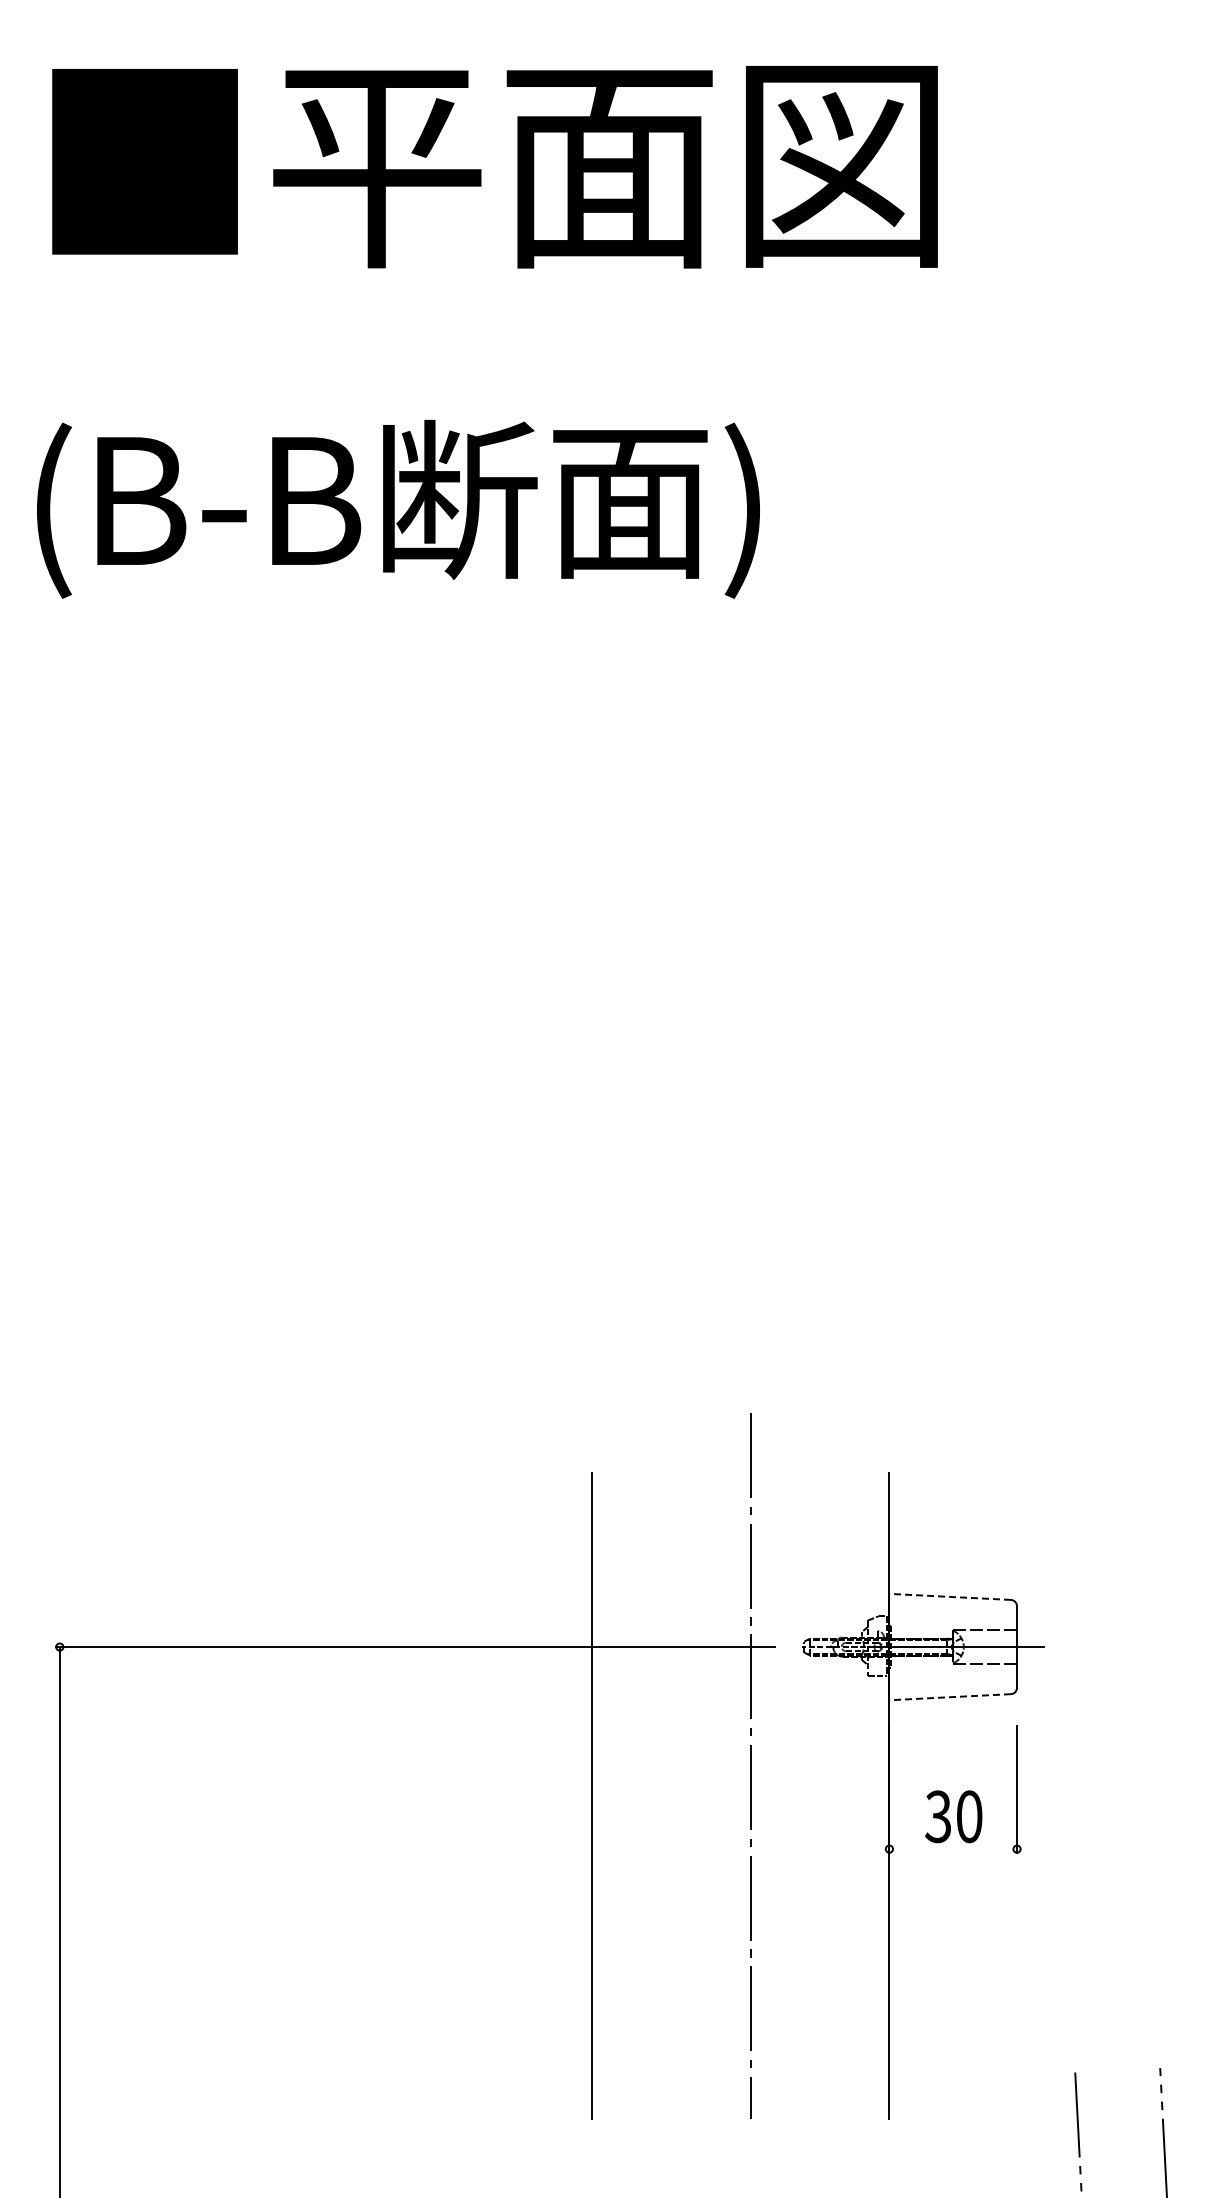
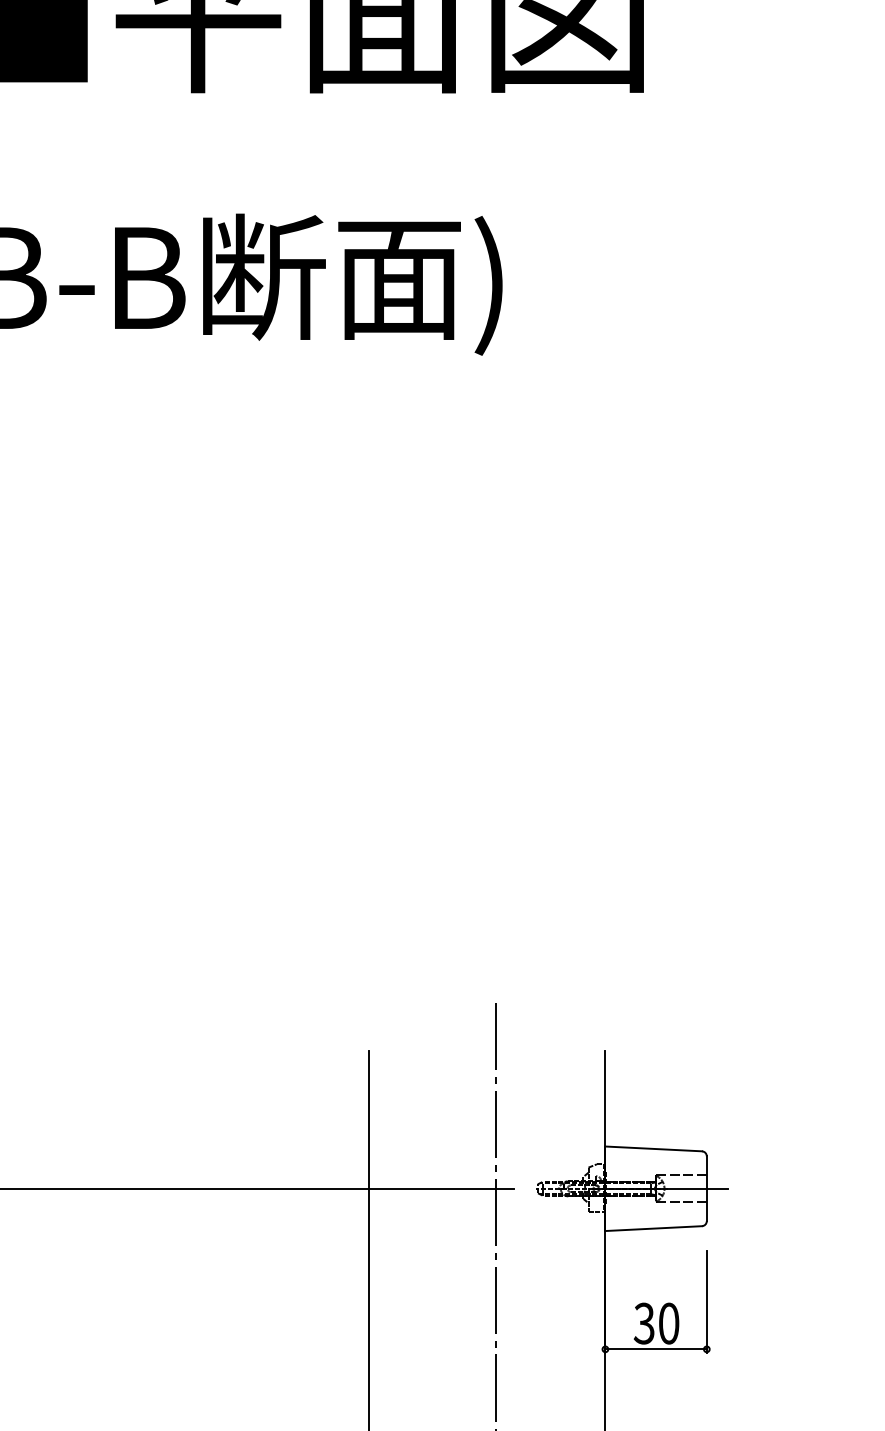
line: (950, 1596) -> (653, 1148), dashed -> solid
line: (950, 1697) -> (653, 1228), dashed -> solid
line: (953, 1849) -> (656, 1349), added

